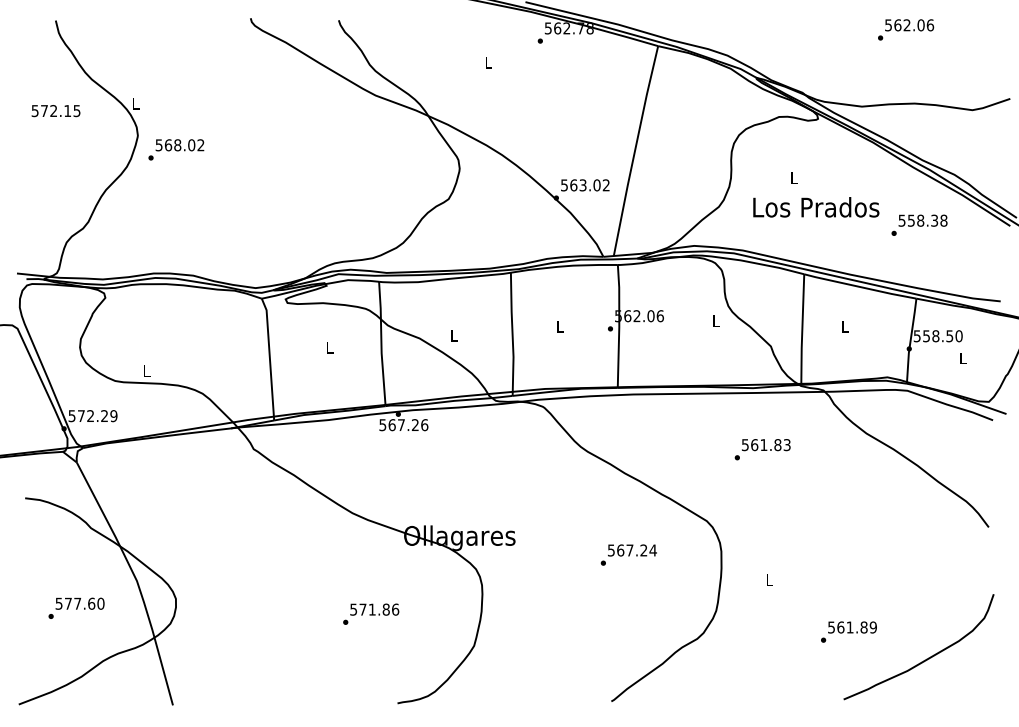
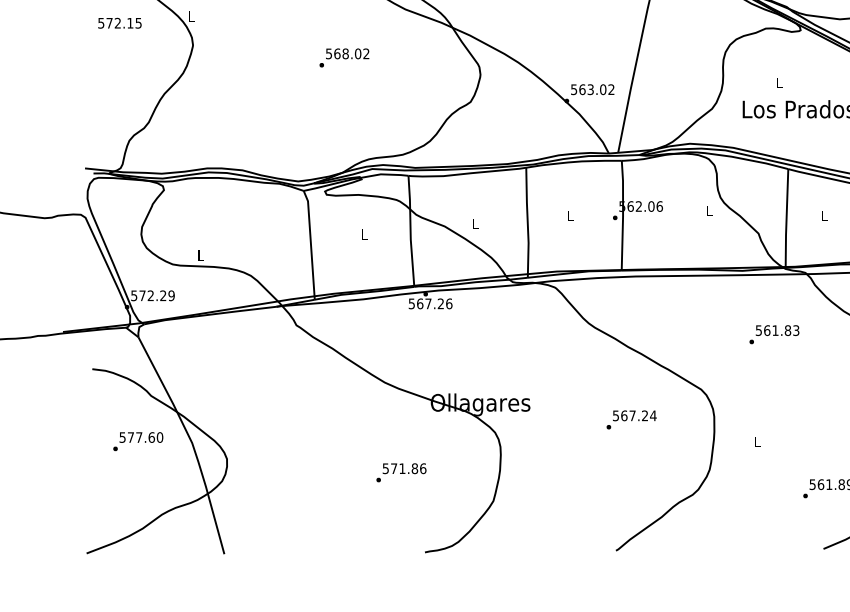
text: (176, 149) -> (344, 57), moved
text: (762, 449) -> (774, 334), moved
text: (76, 607) -> (138, 440), moved

